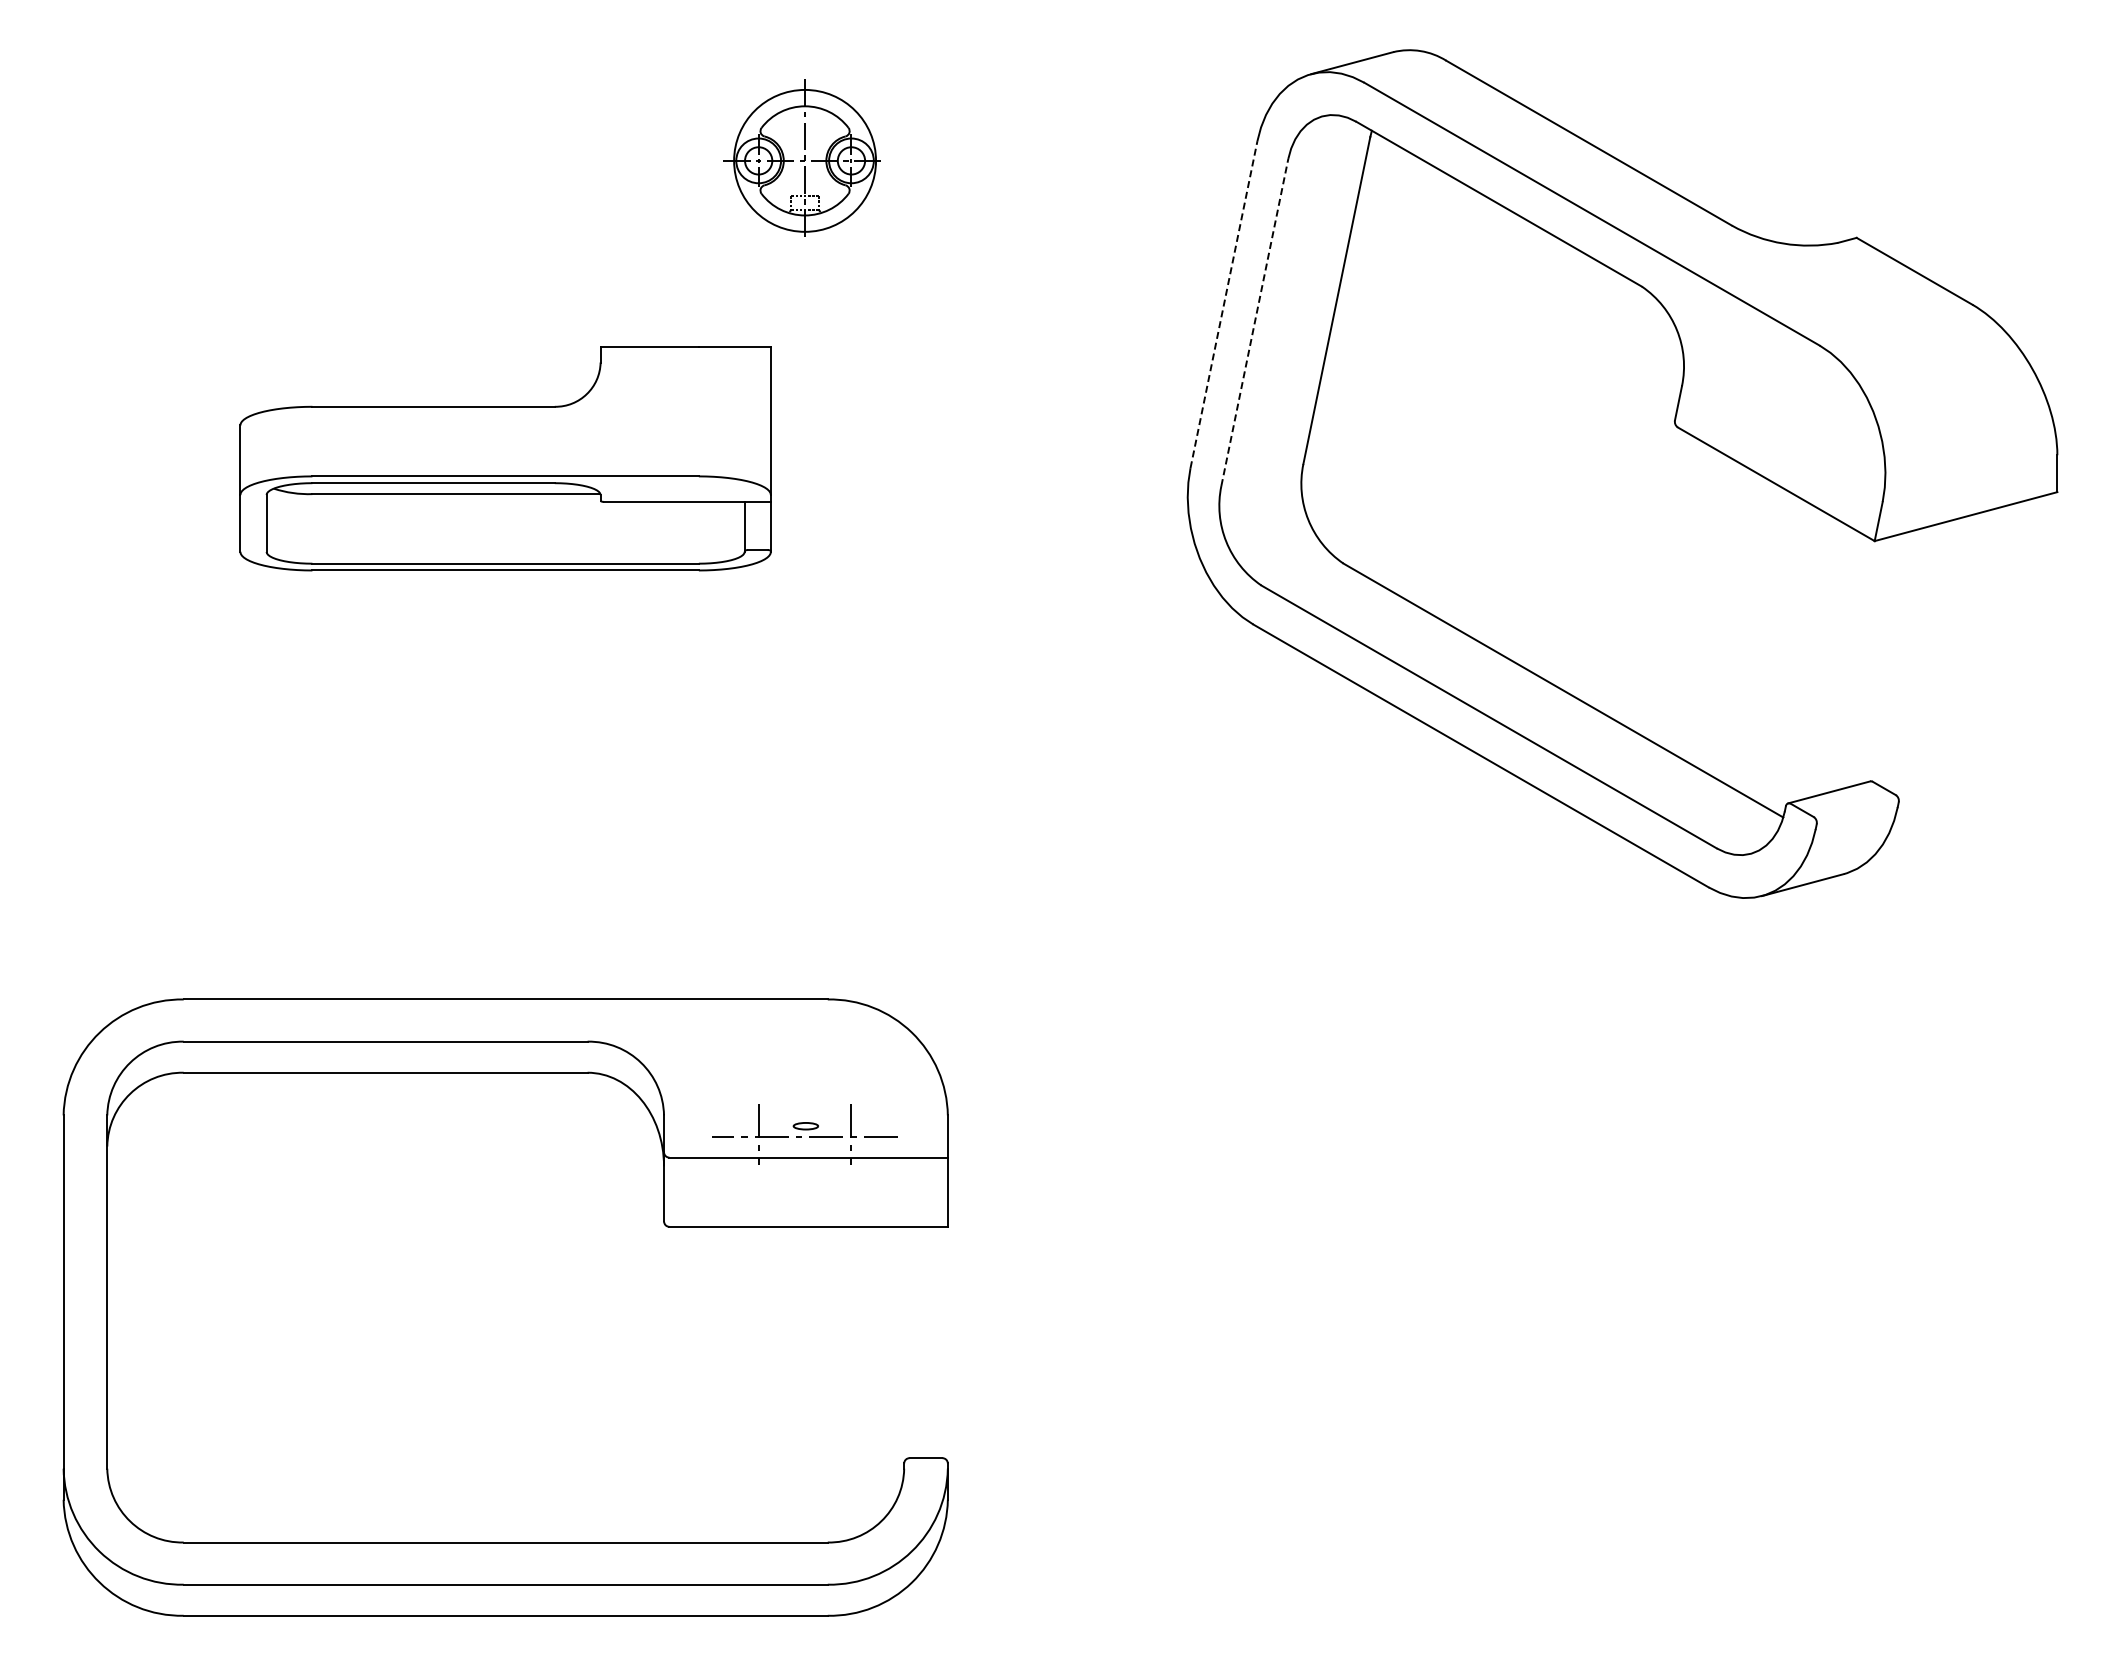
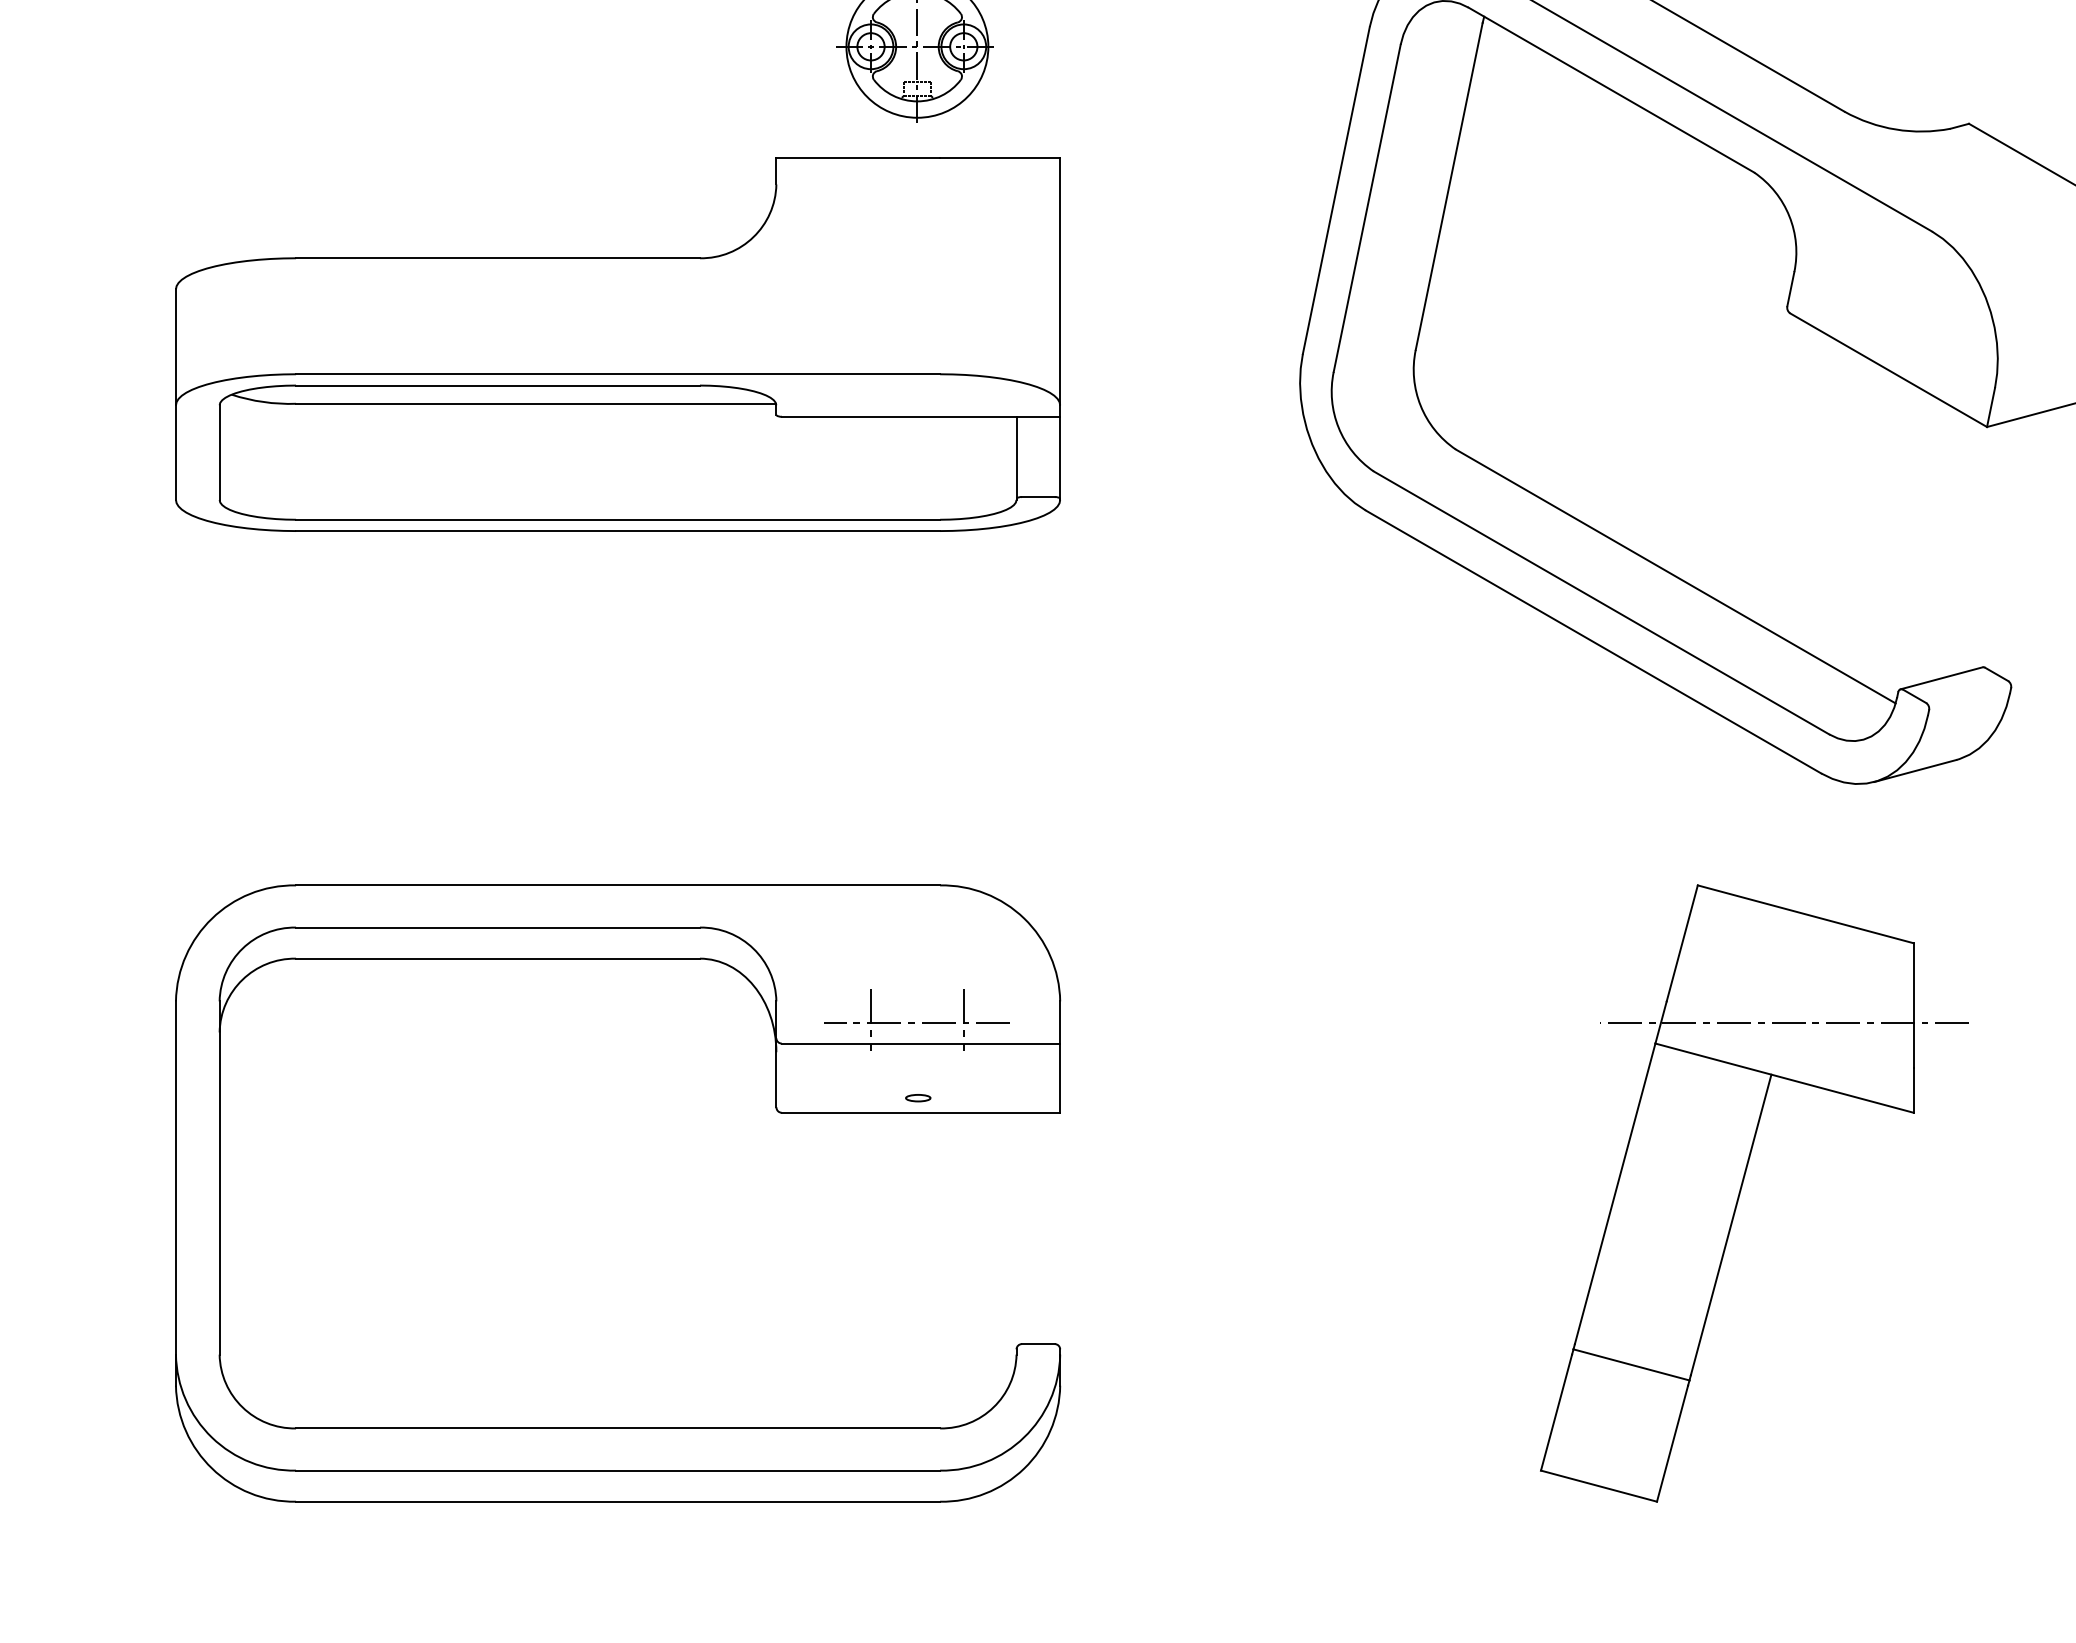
line: (1223, 304) -> (1335, 190), dashed -> solid
line: (1254, 322) -> (1366, 208), dashed -> solid
part: (505, 458) -> (617, 344), size x1.67
part: (805, 1126) -> (917, 1098), moved
part: (1629, 1303) -> (1741, 1189), added

